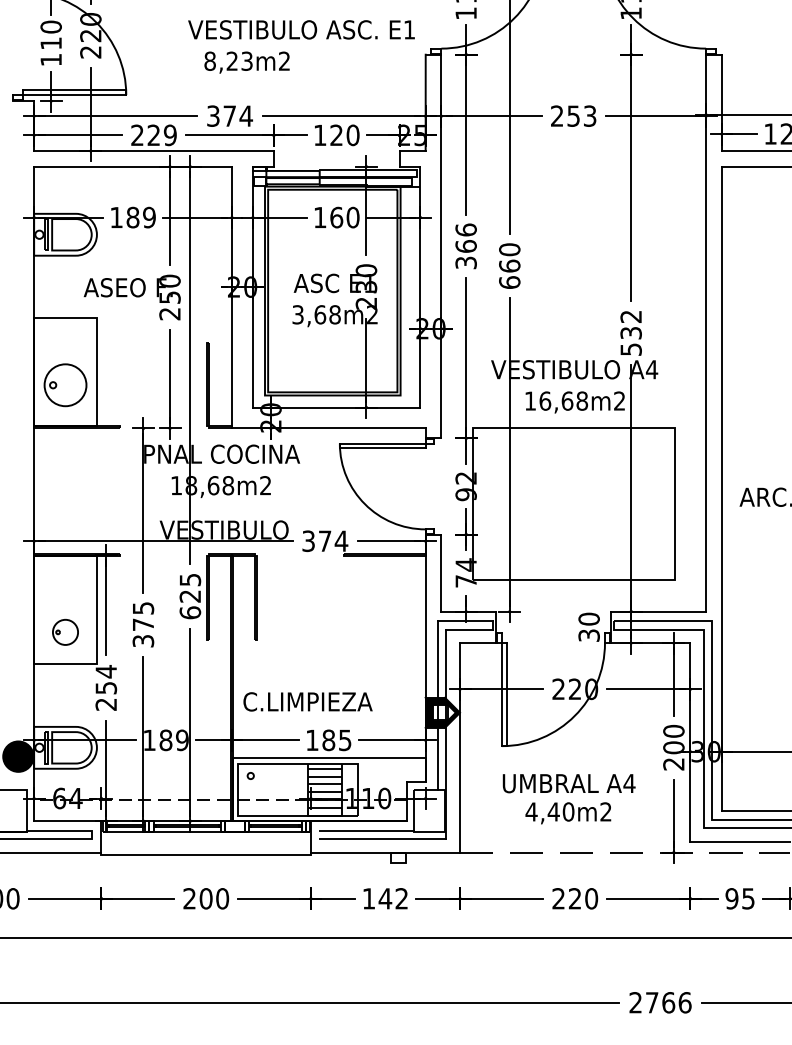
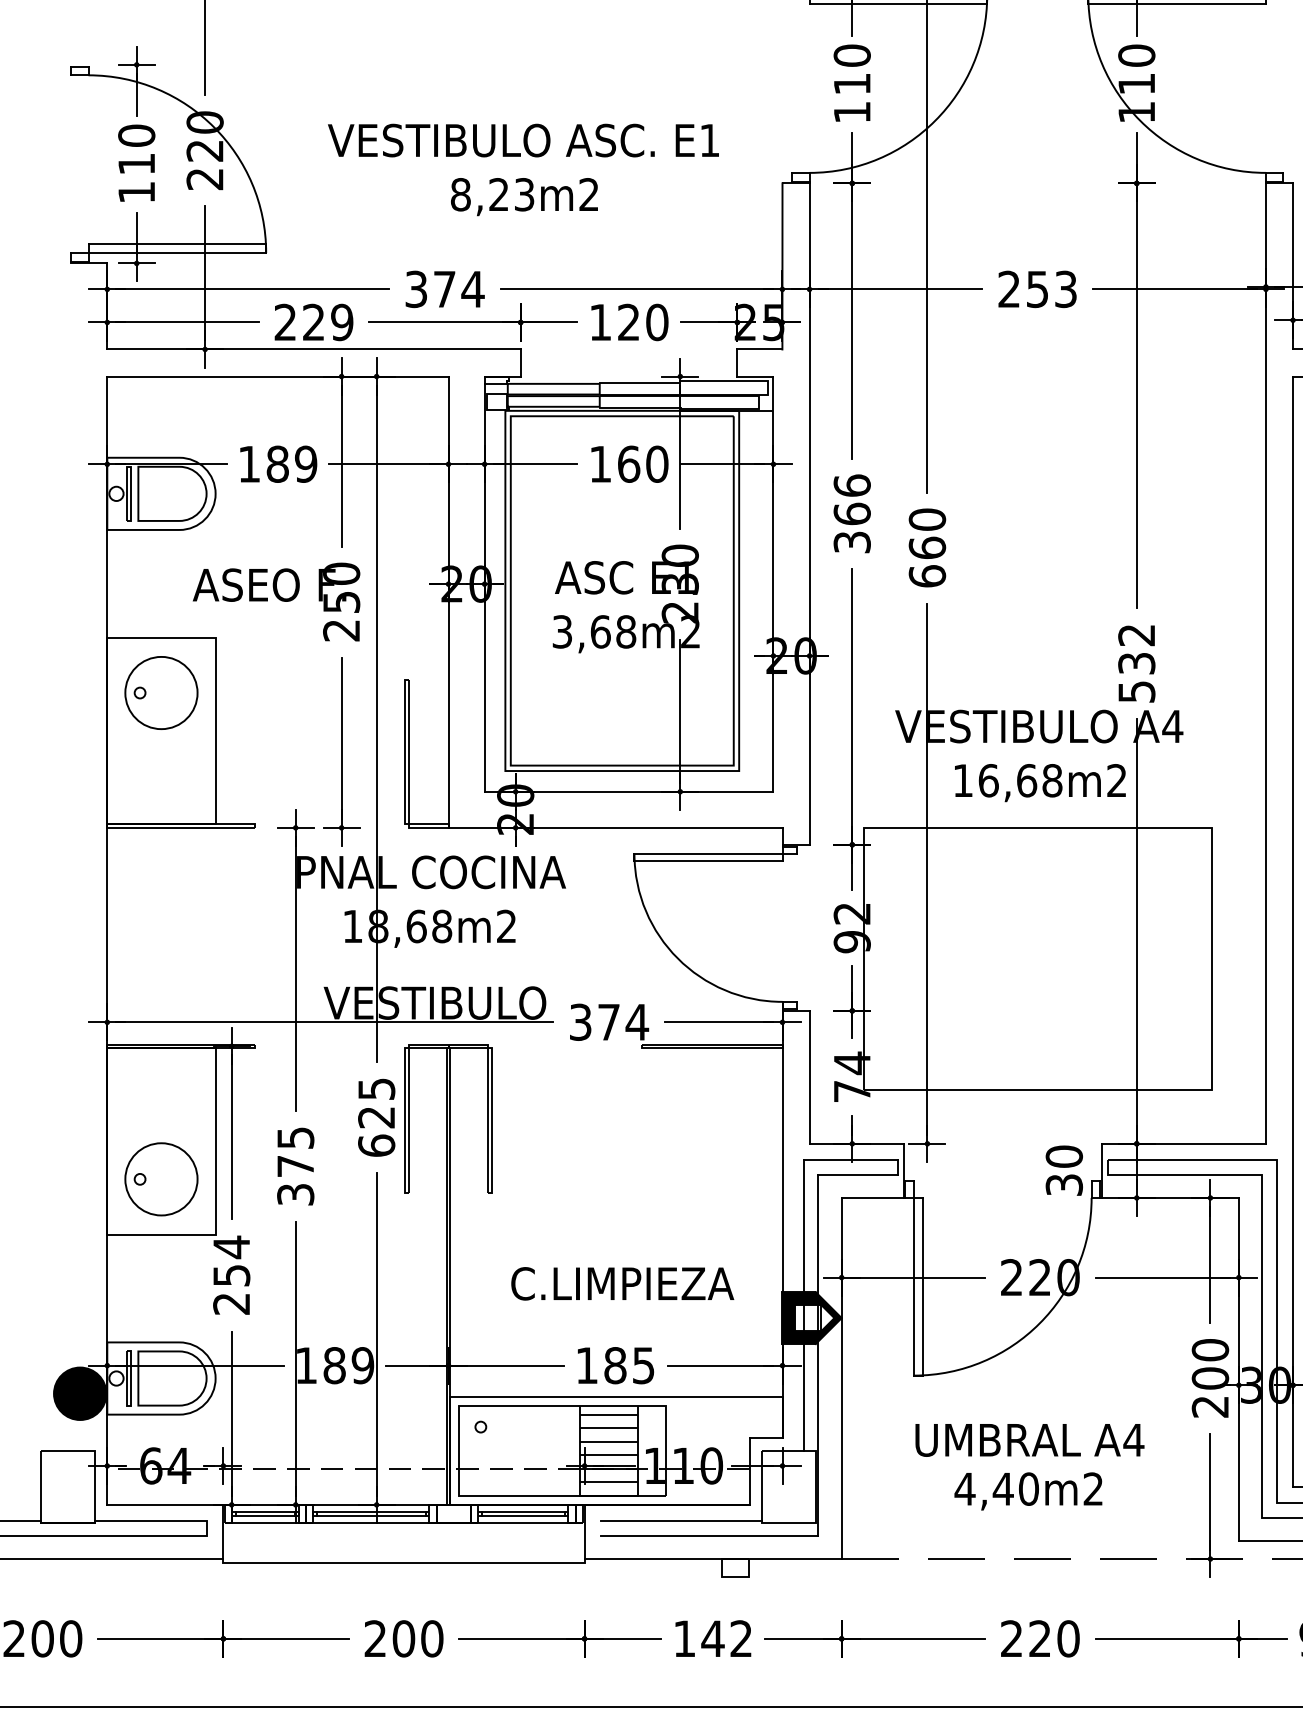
text: (301, 29) -> (523, 139), moved
text: (246, 62) -> (523, 196), moved
part: (65, 385) -> (161, 693), moved
part: (65, 632) -> (161, 1179), size x1.67
text: (307, 701) -> (621, 1283), moved

